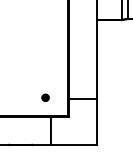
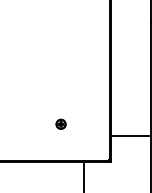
part: (45, 97) -> (60, 123), moved

